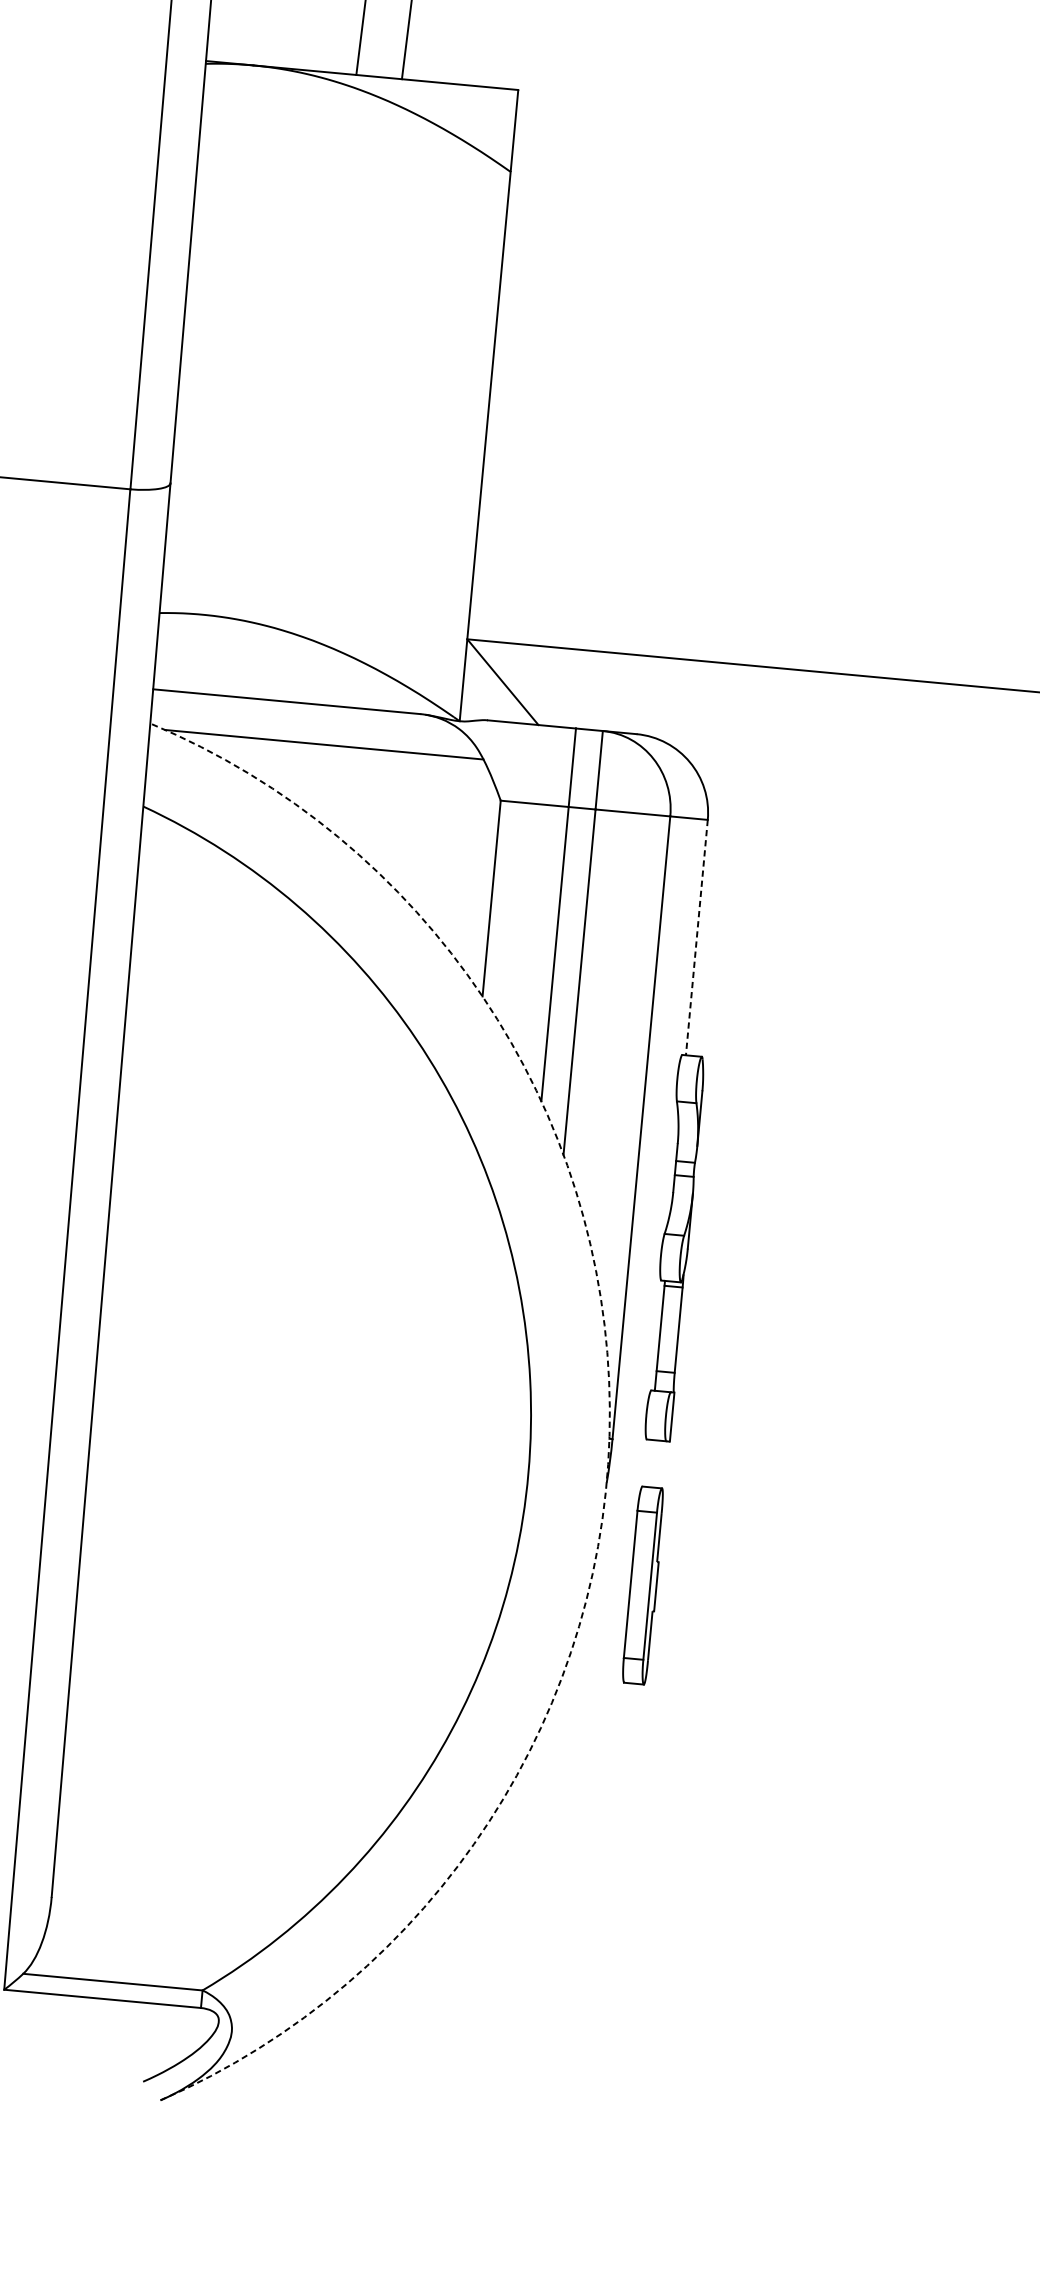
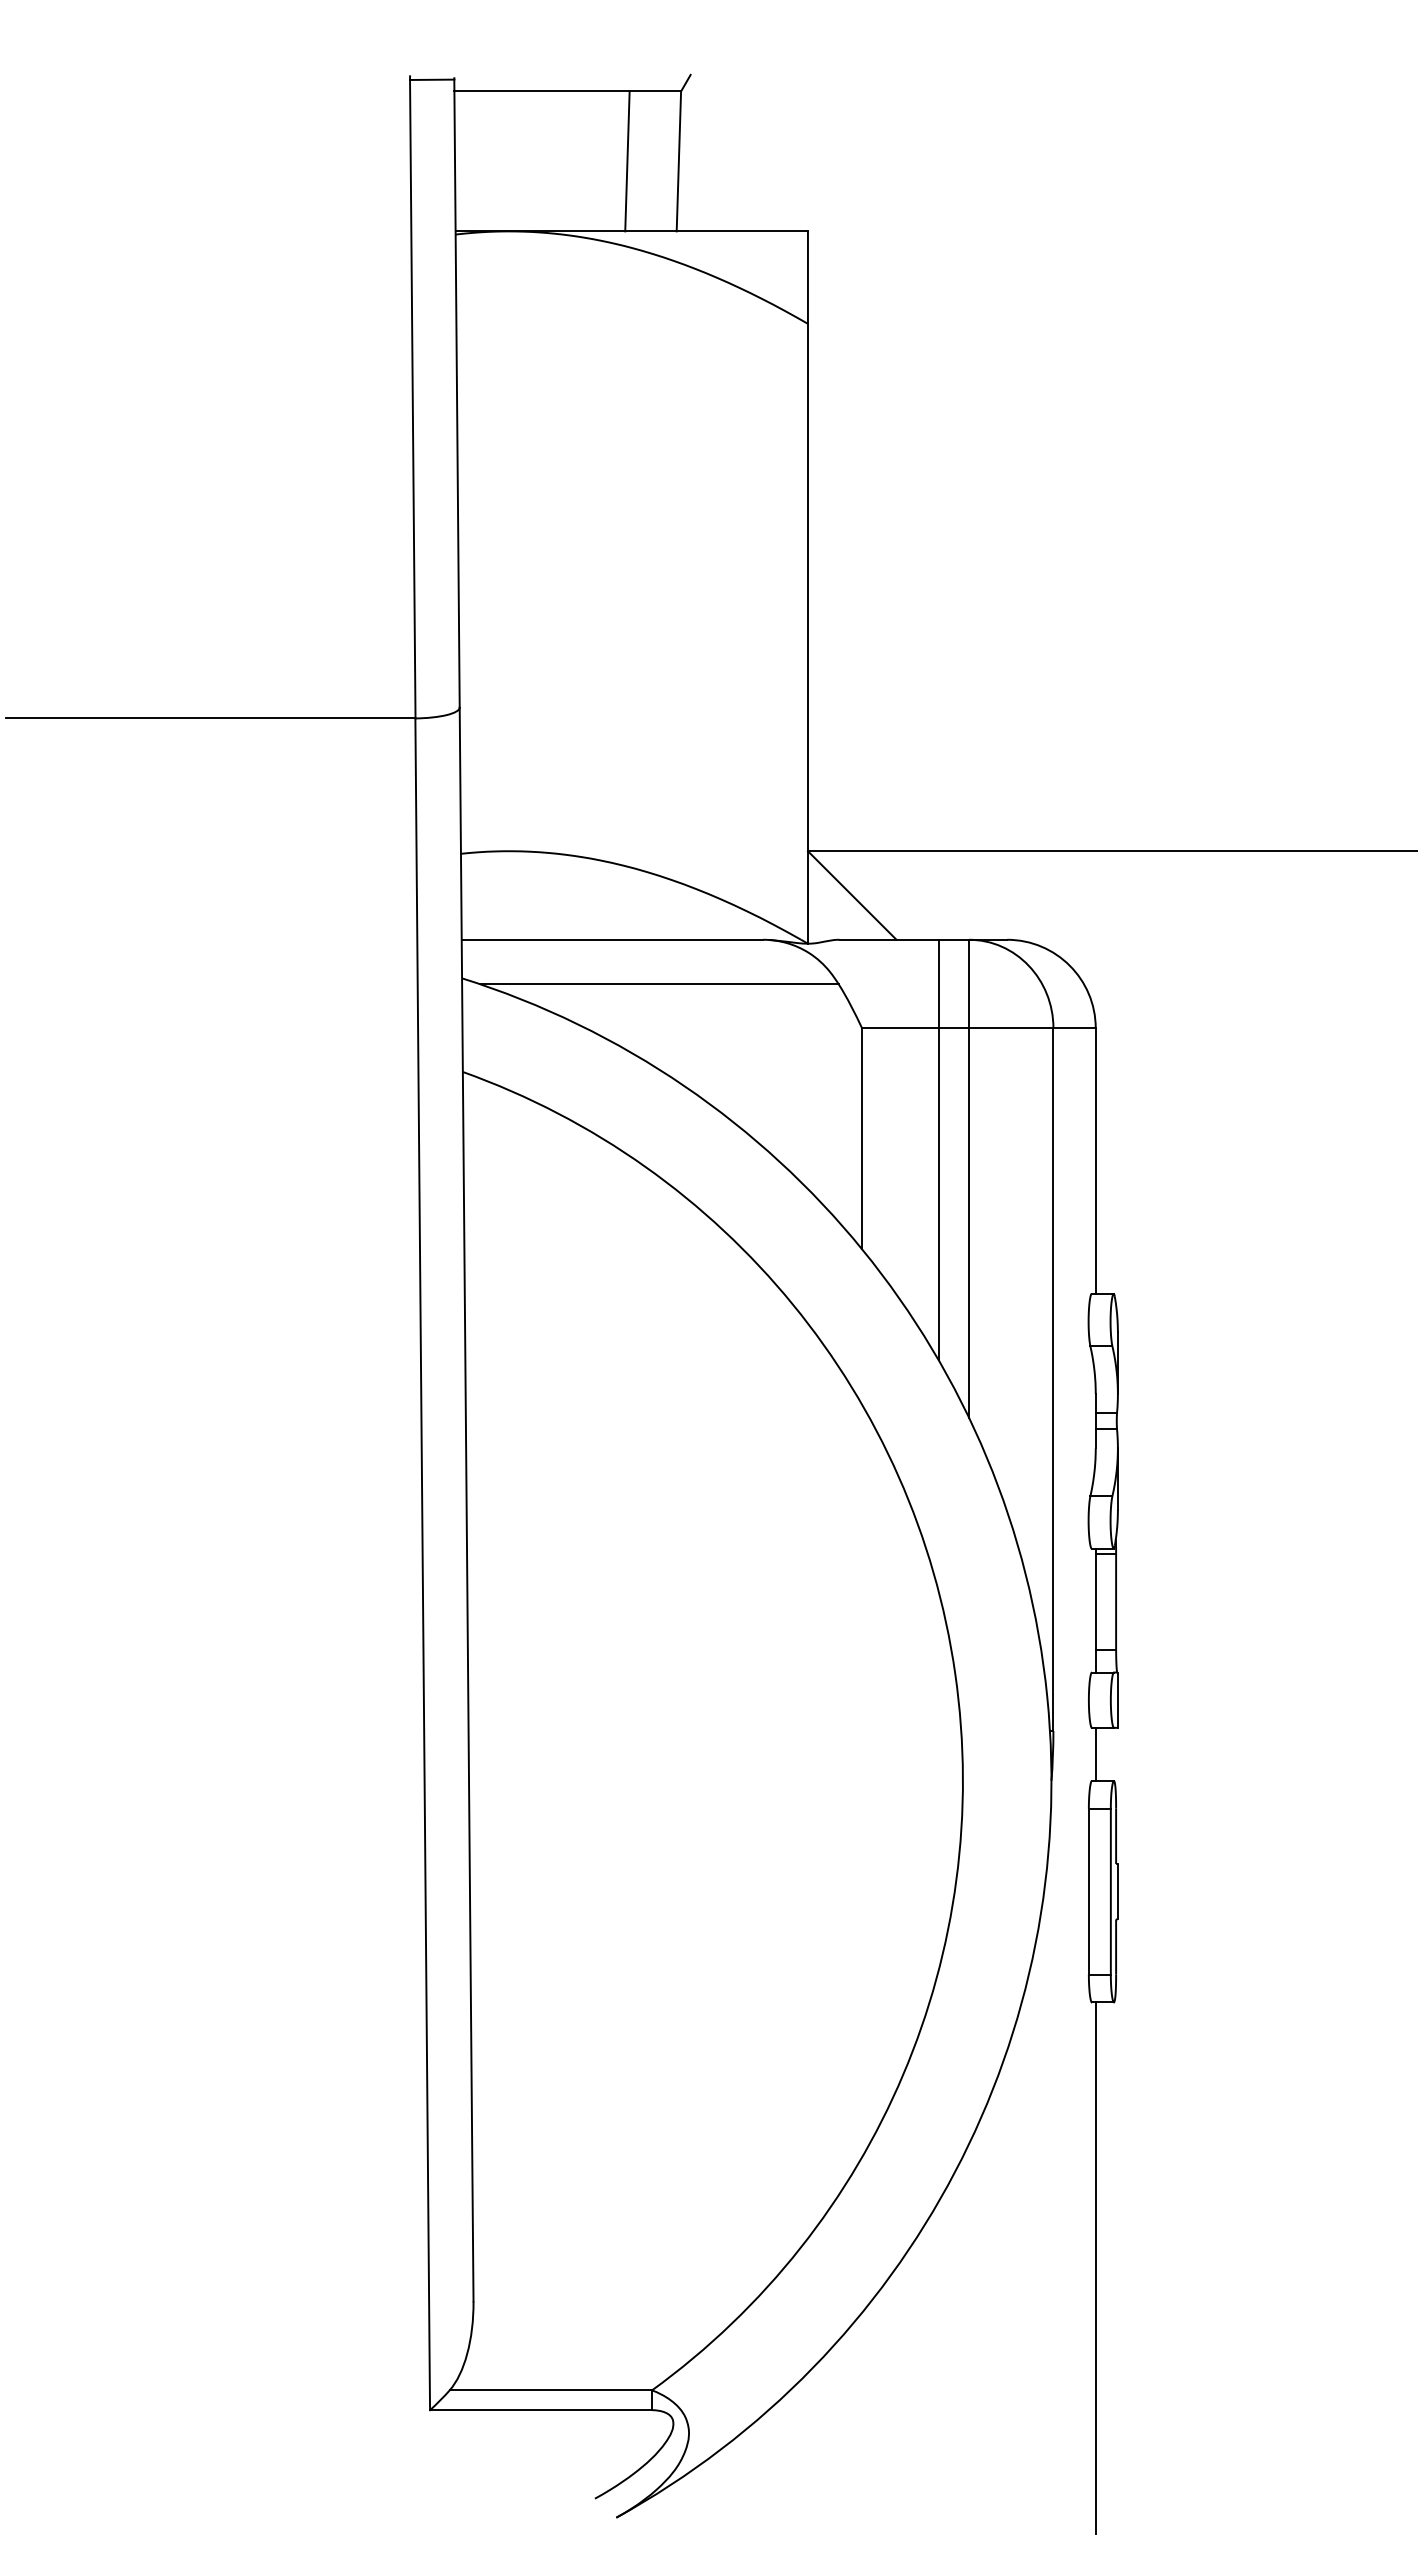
line: (696, 937) -> (1095, 1161), dashed -> solid
arc: (610, 1408) -> (1047, 1697), dashed -> solid
line: (647, 1462) -> (1095, 1753), added
line: (605, 1918) -> (1095, 2267), added

